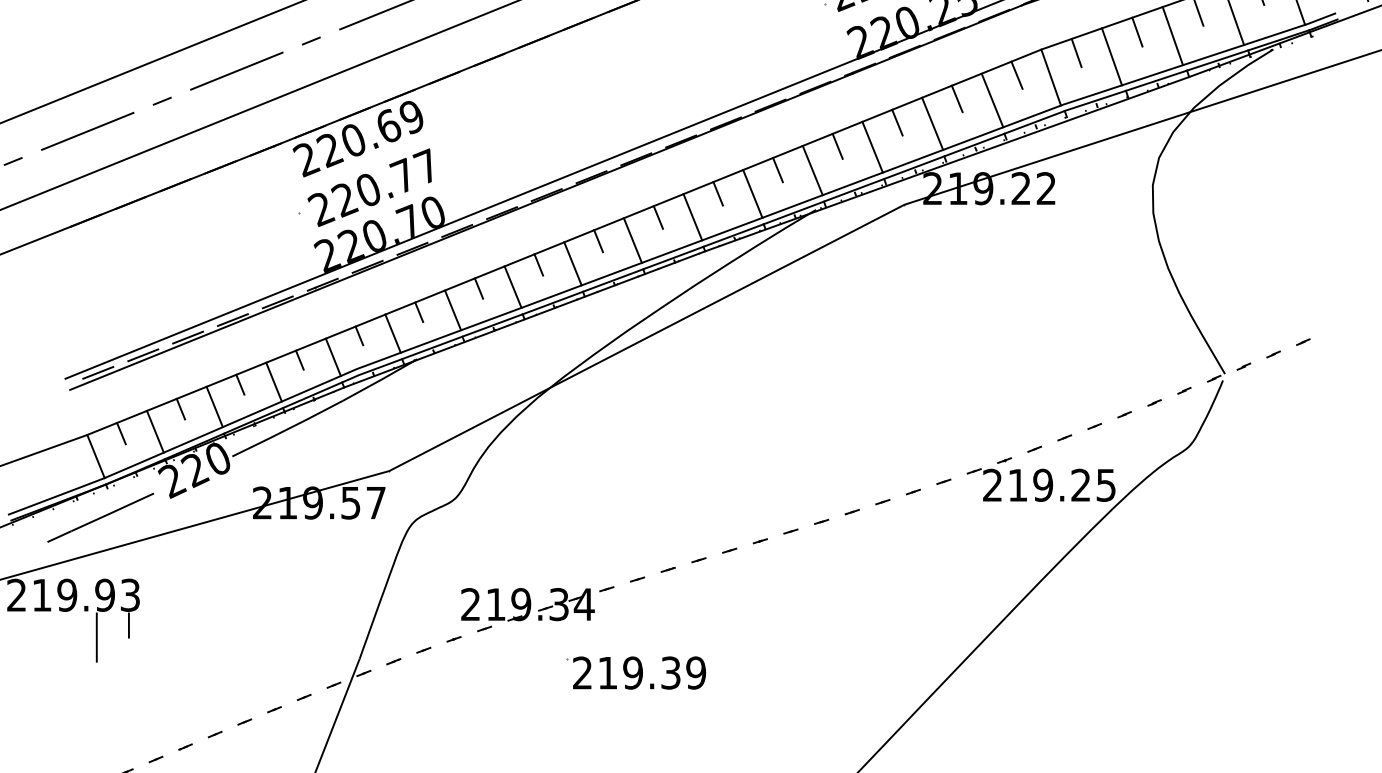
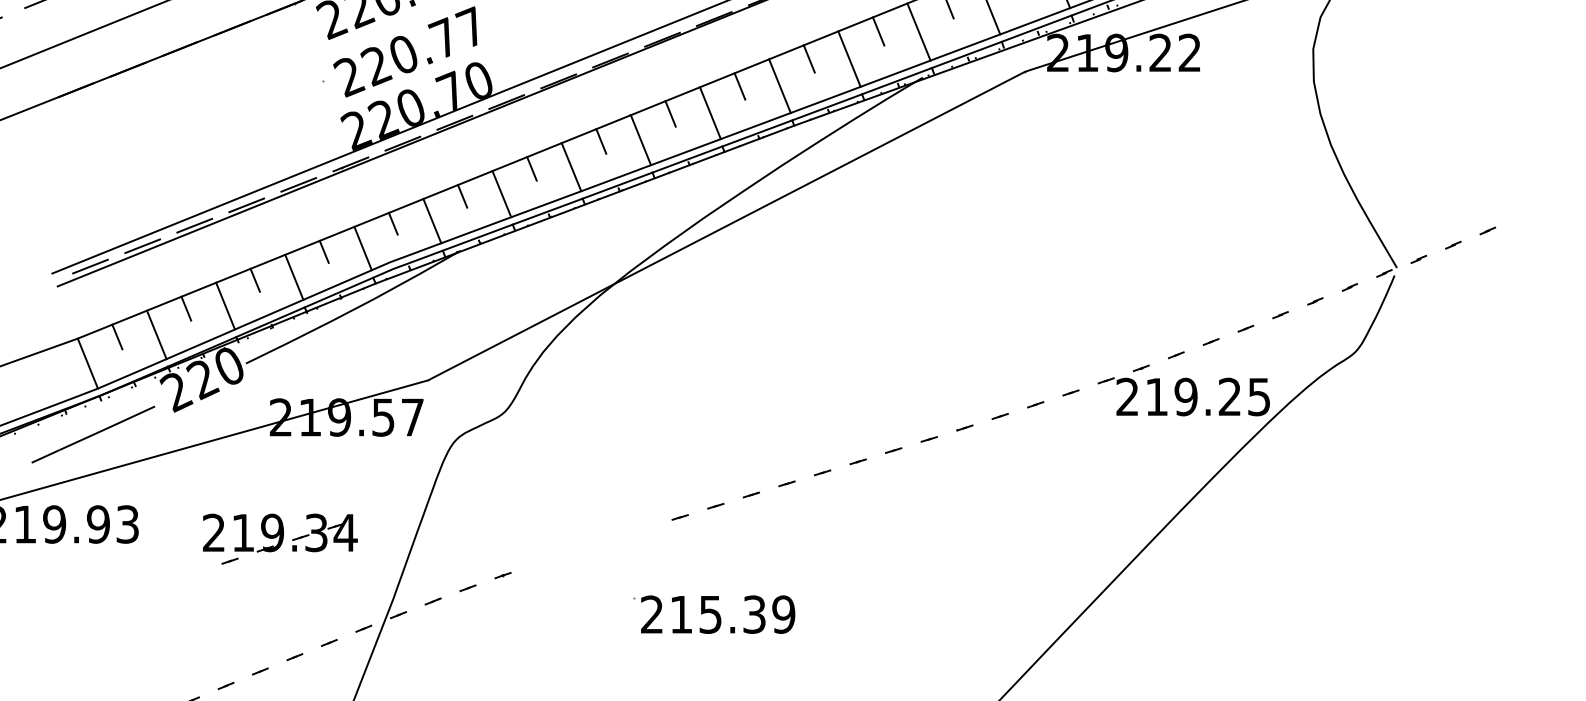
part: (527, 610) -> (279, 539), moved
line: (128, 625) -> (125, 559), removed
line: (96, 637) -> (88, 573), removed
text: (632, 672) -> (709, 614), 219.39 -> 215.39

